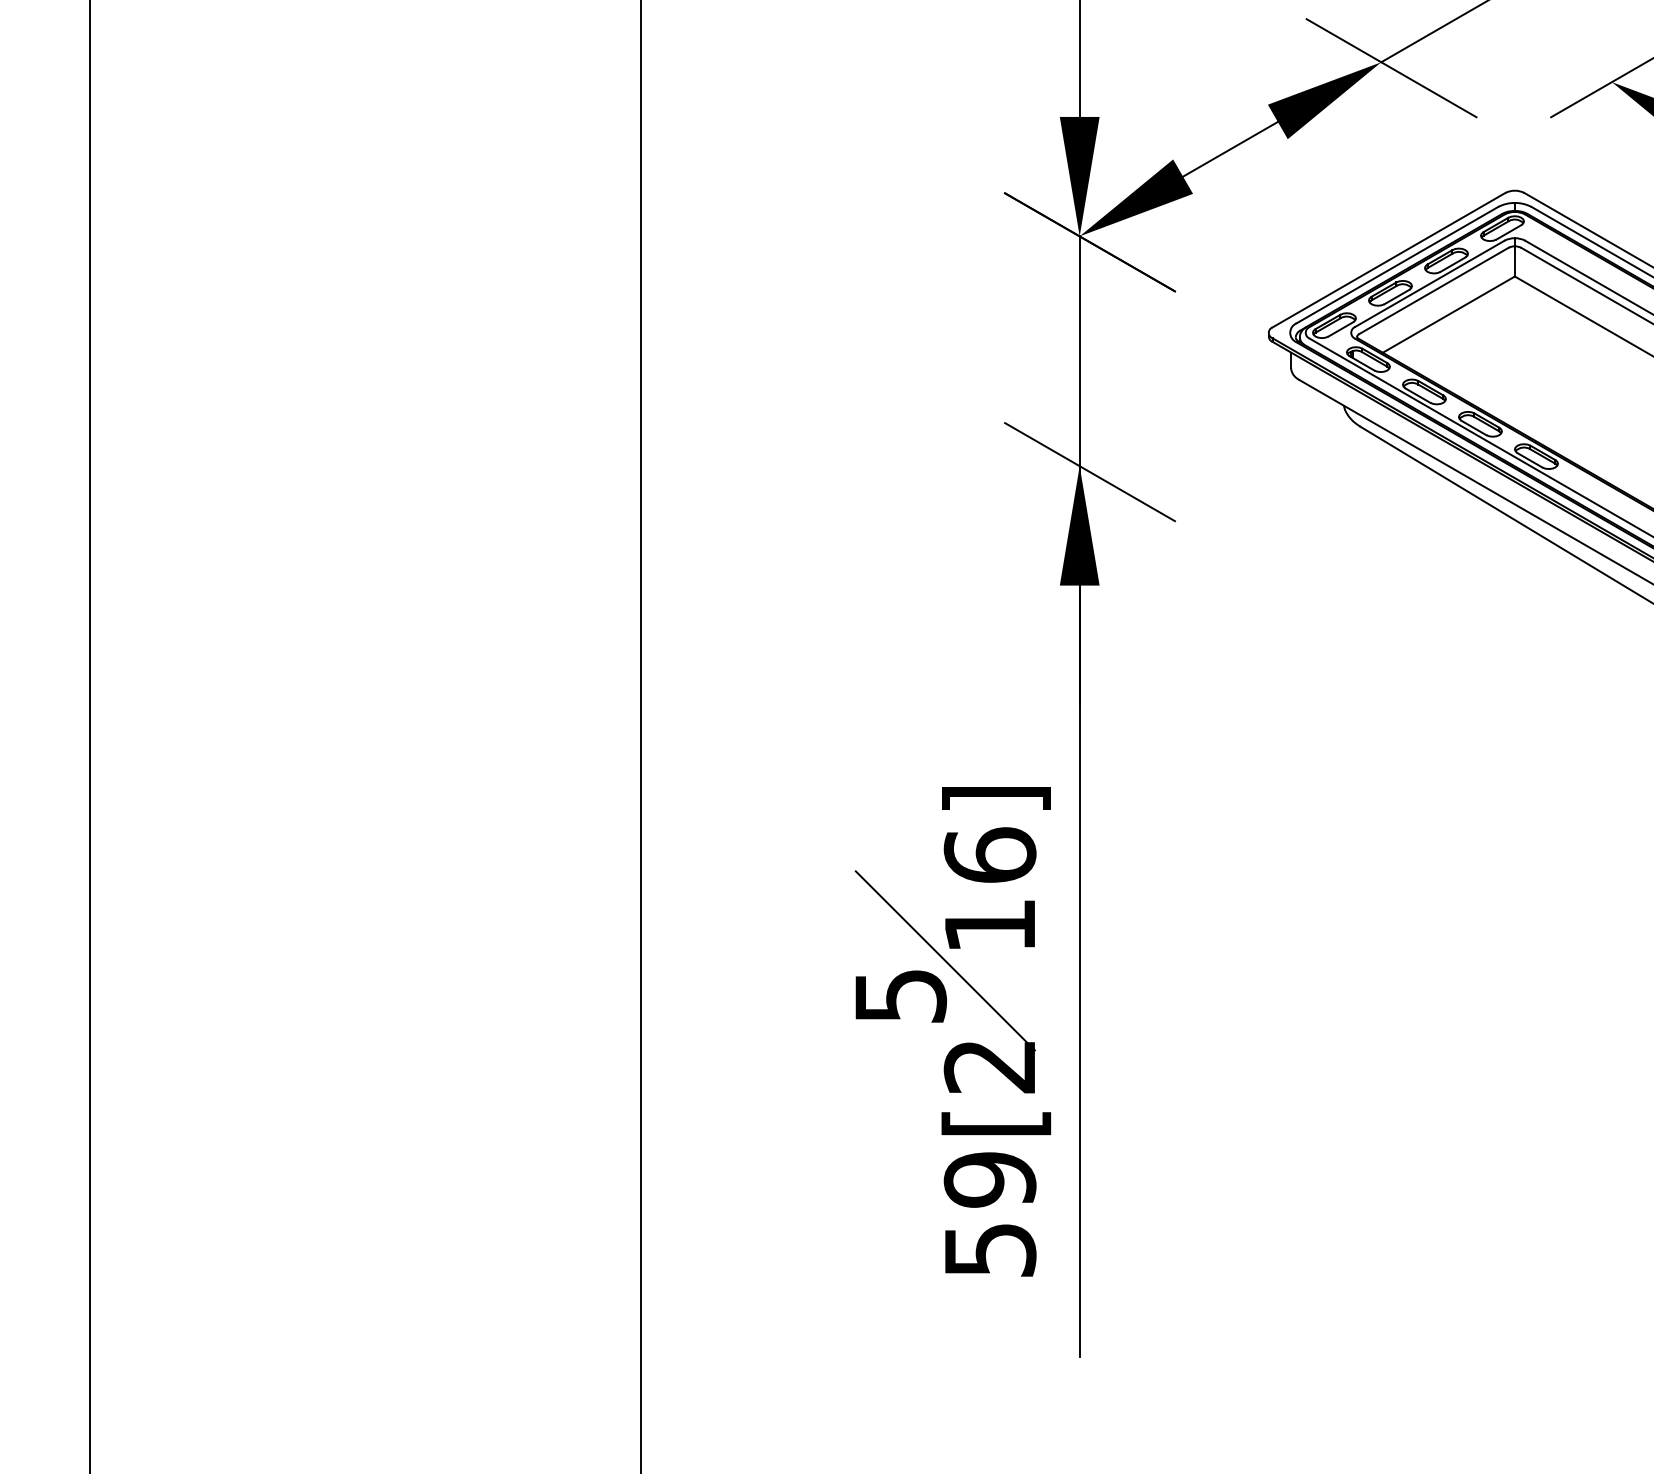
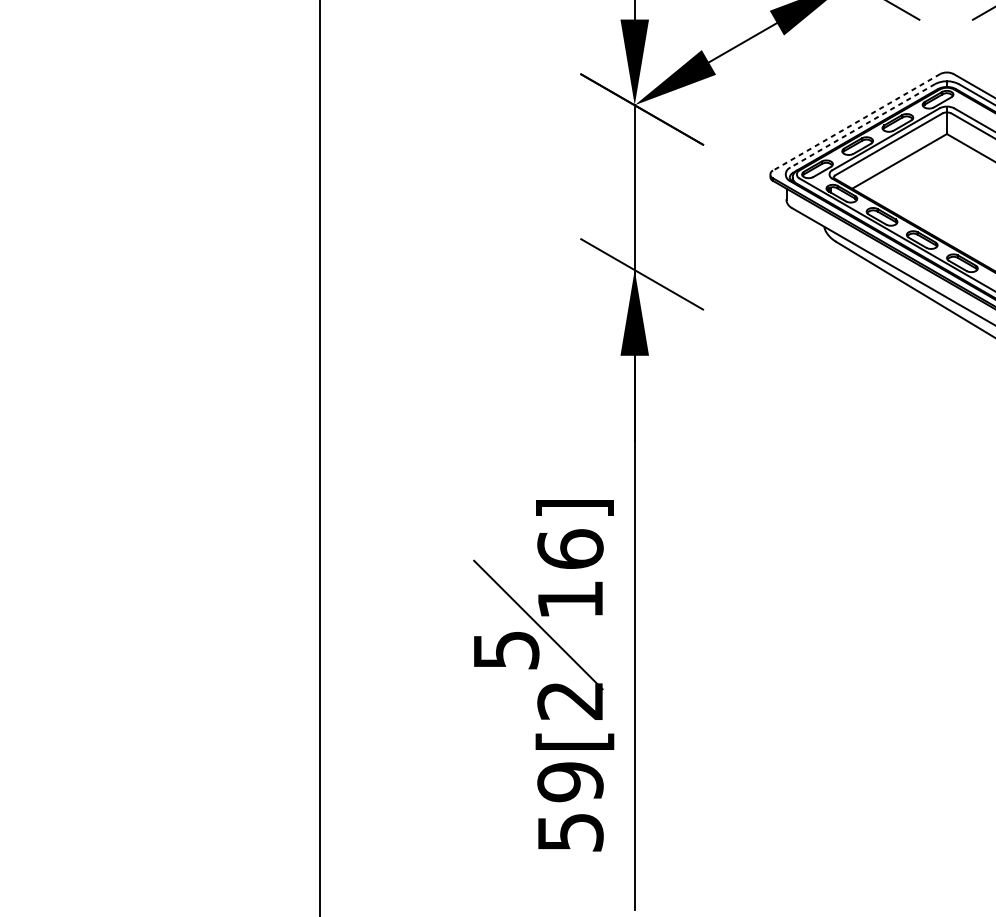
line: (1388, 260) -> (856, 122), solid -> dashed
line: (1397, 265) -> (862, 126), solid -> dashed

